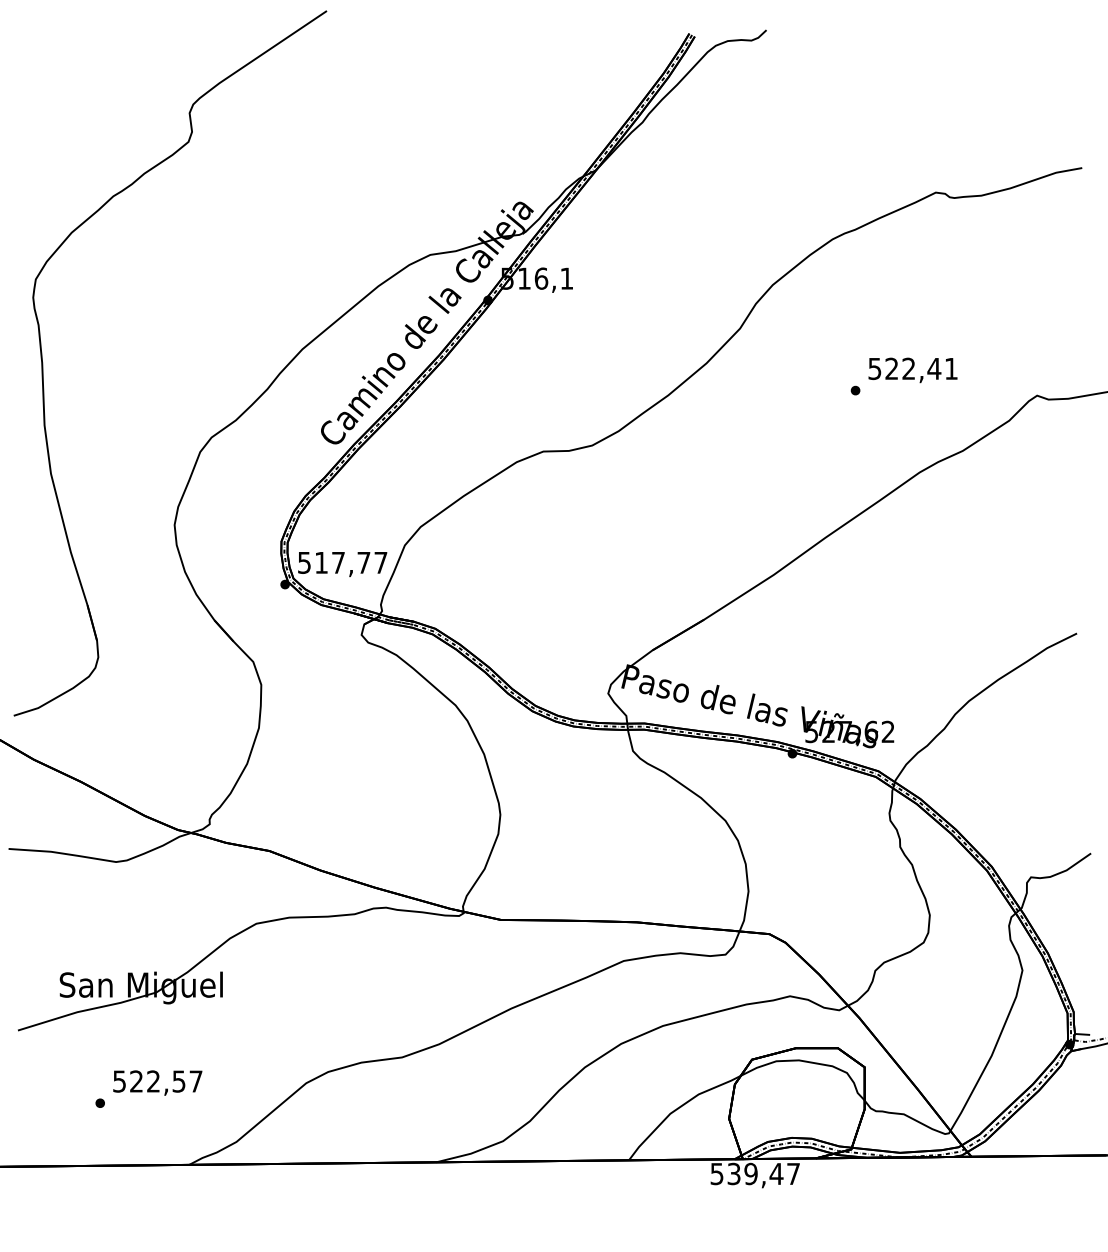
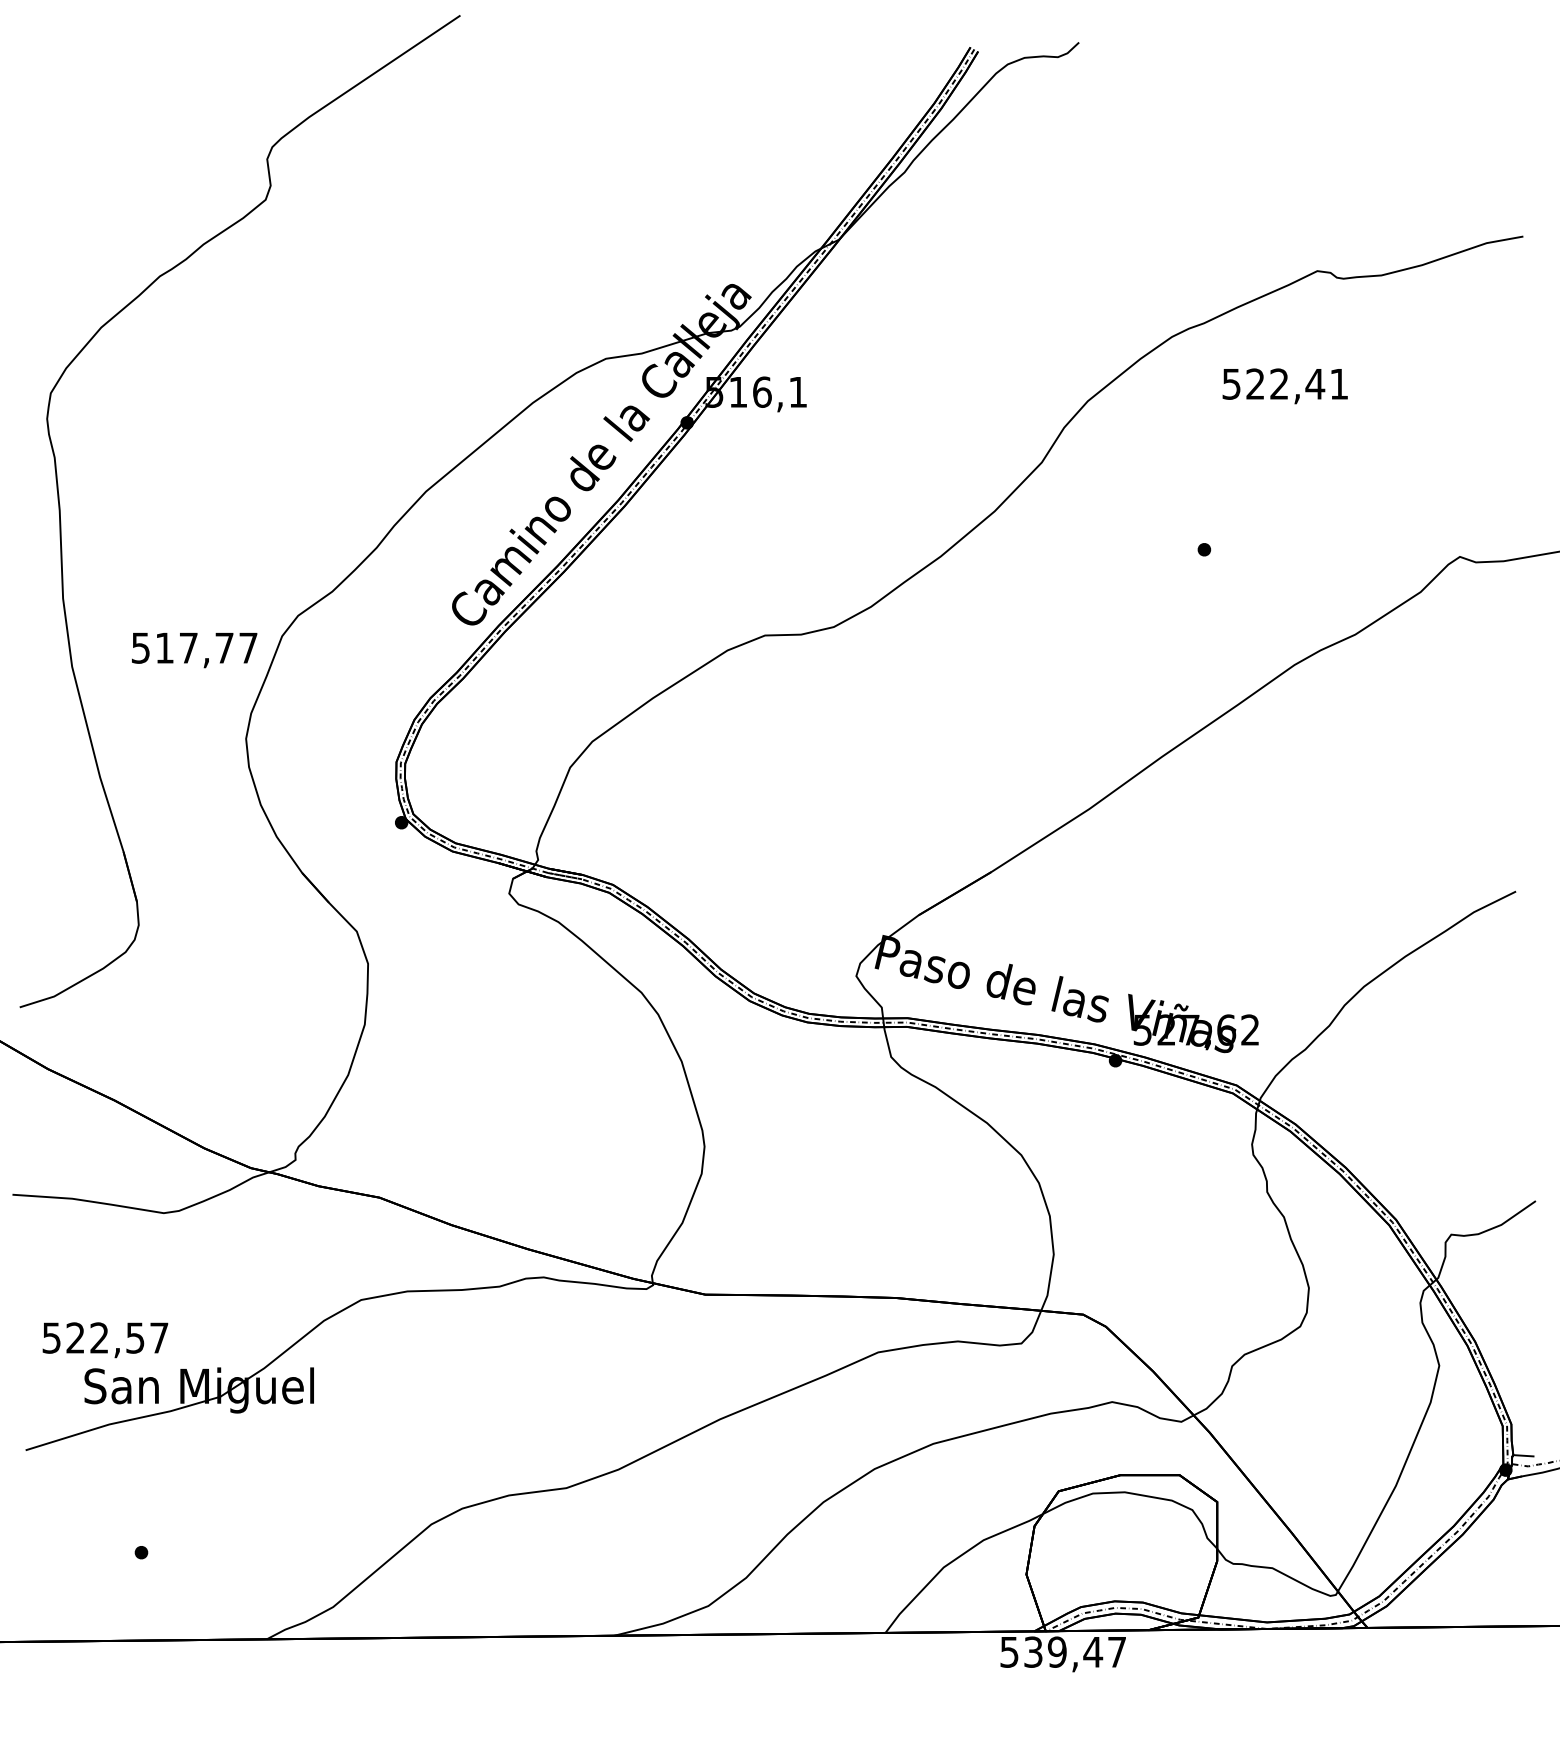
text: (912, 370) -> (1284, 386), moved
text: (342, 564) -> (194, 650), moved
text: (157, 1083) -> (105, 1340), moved

